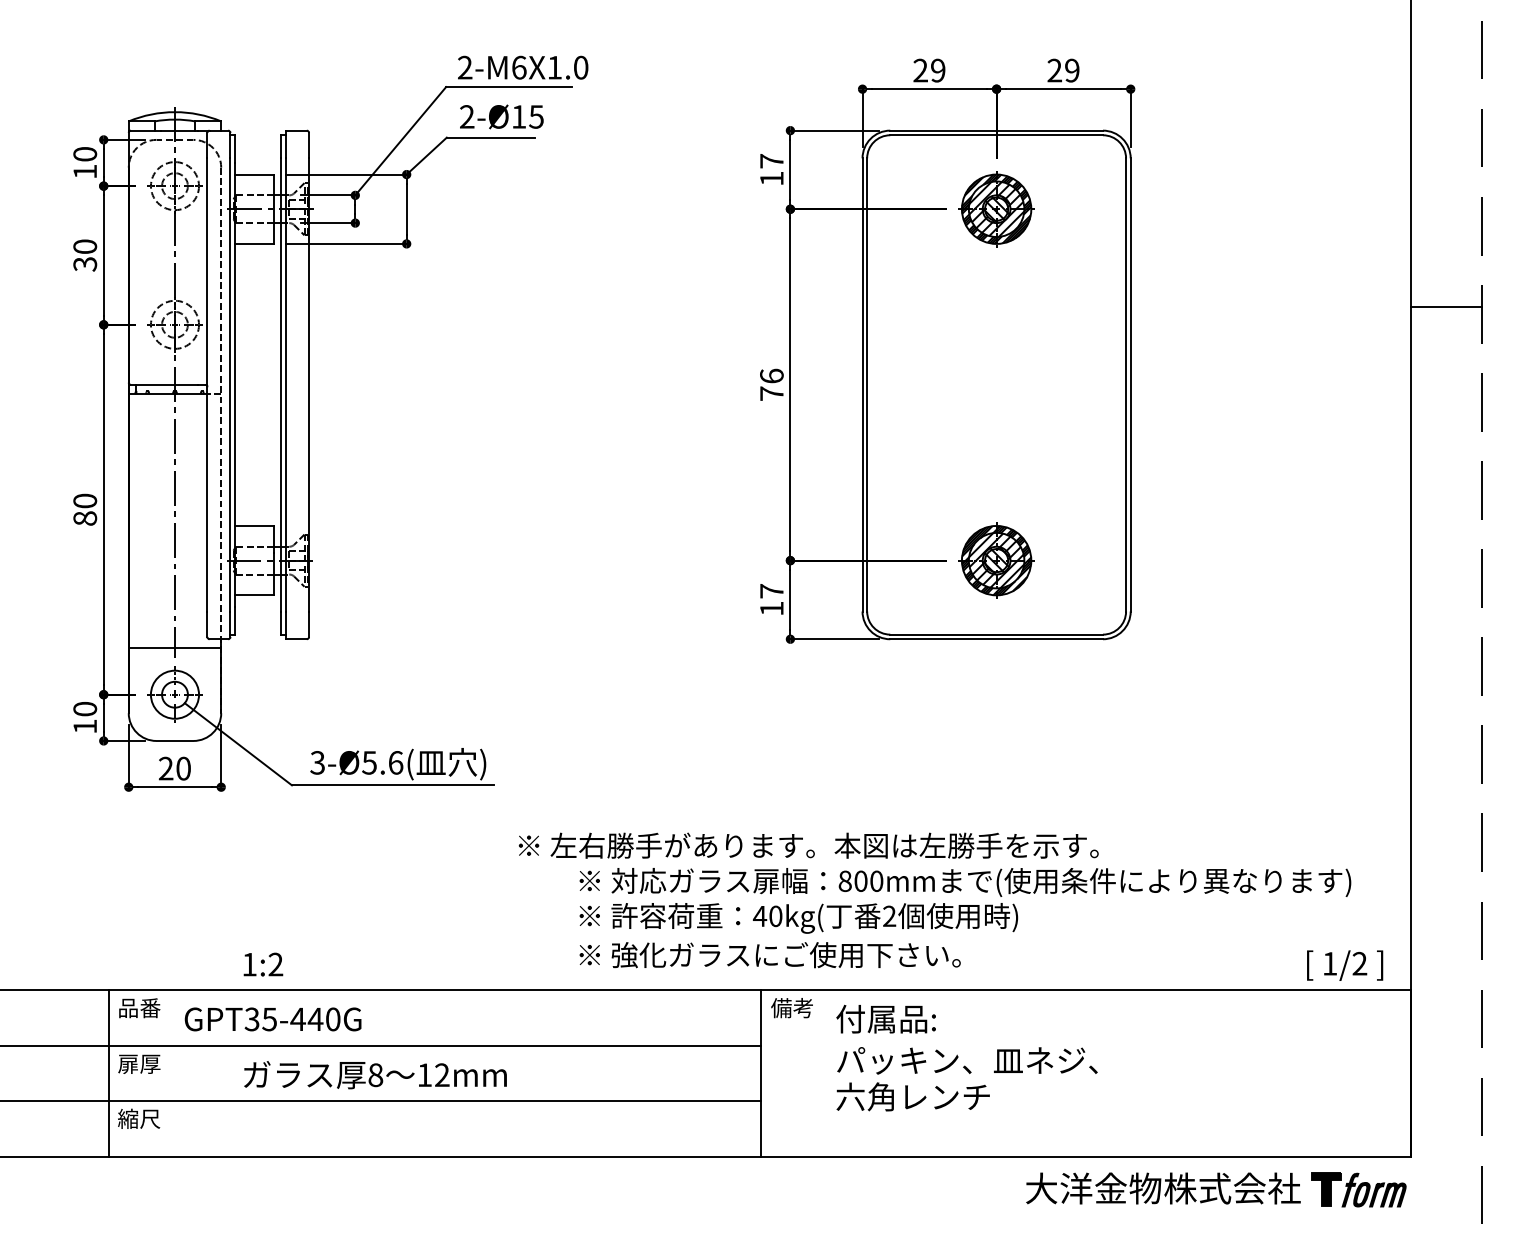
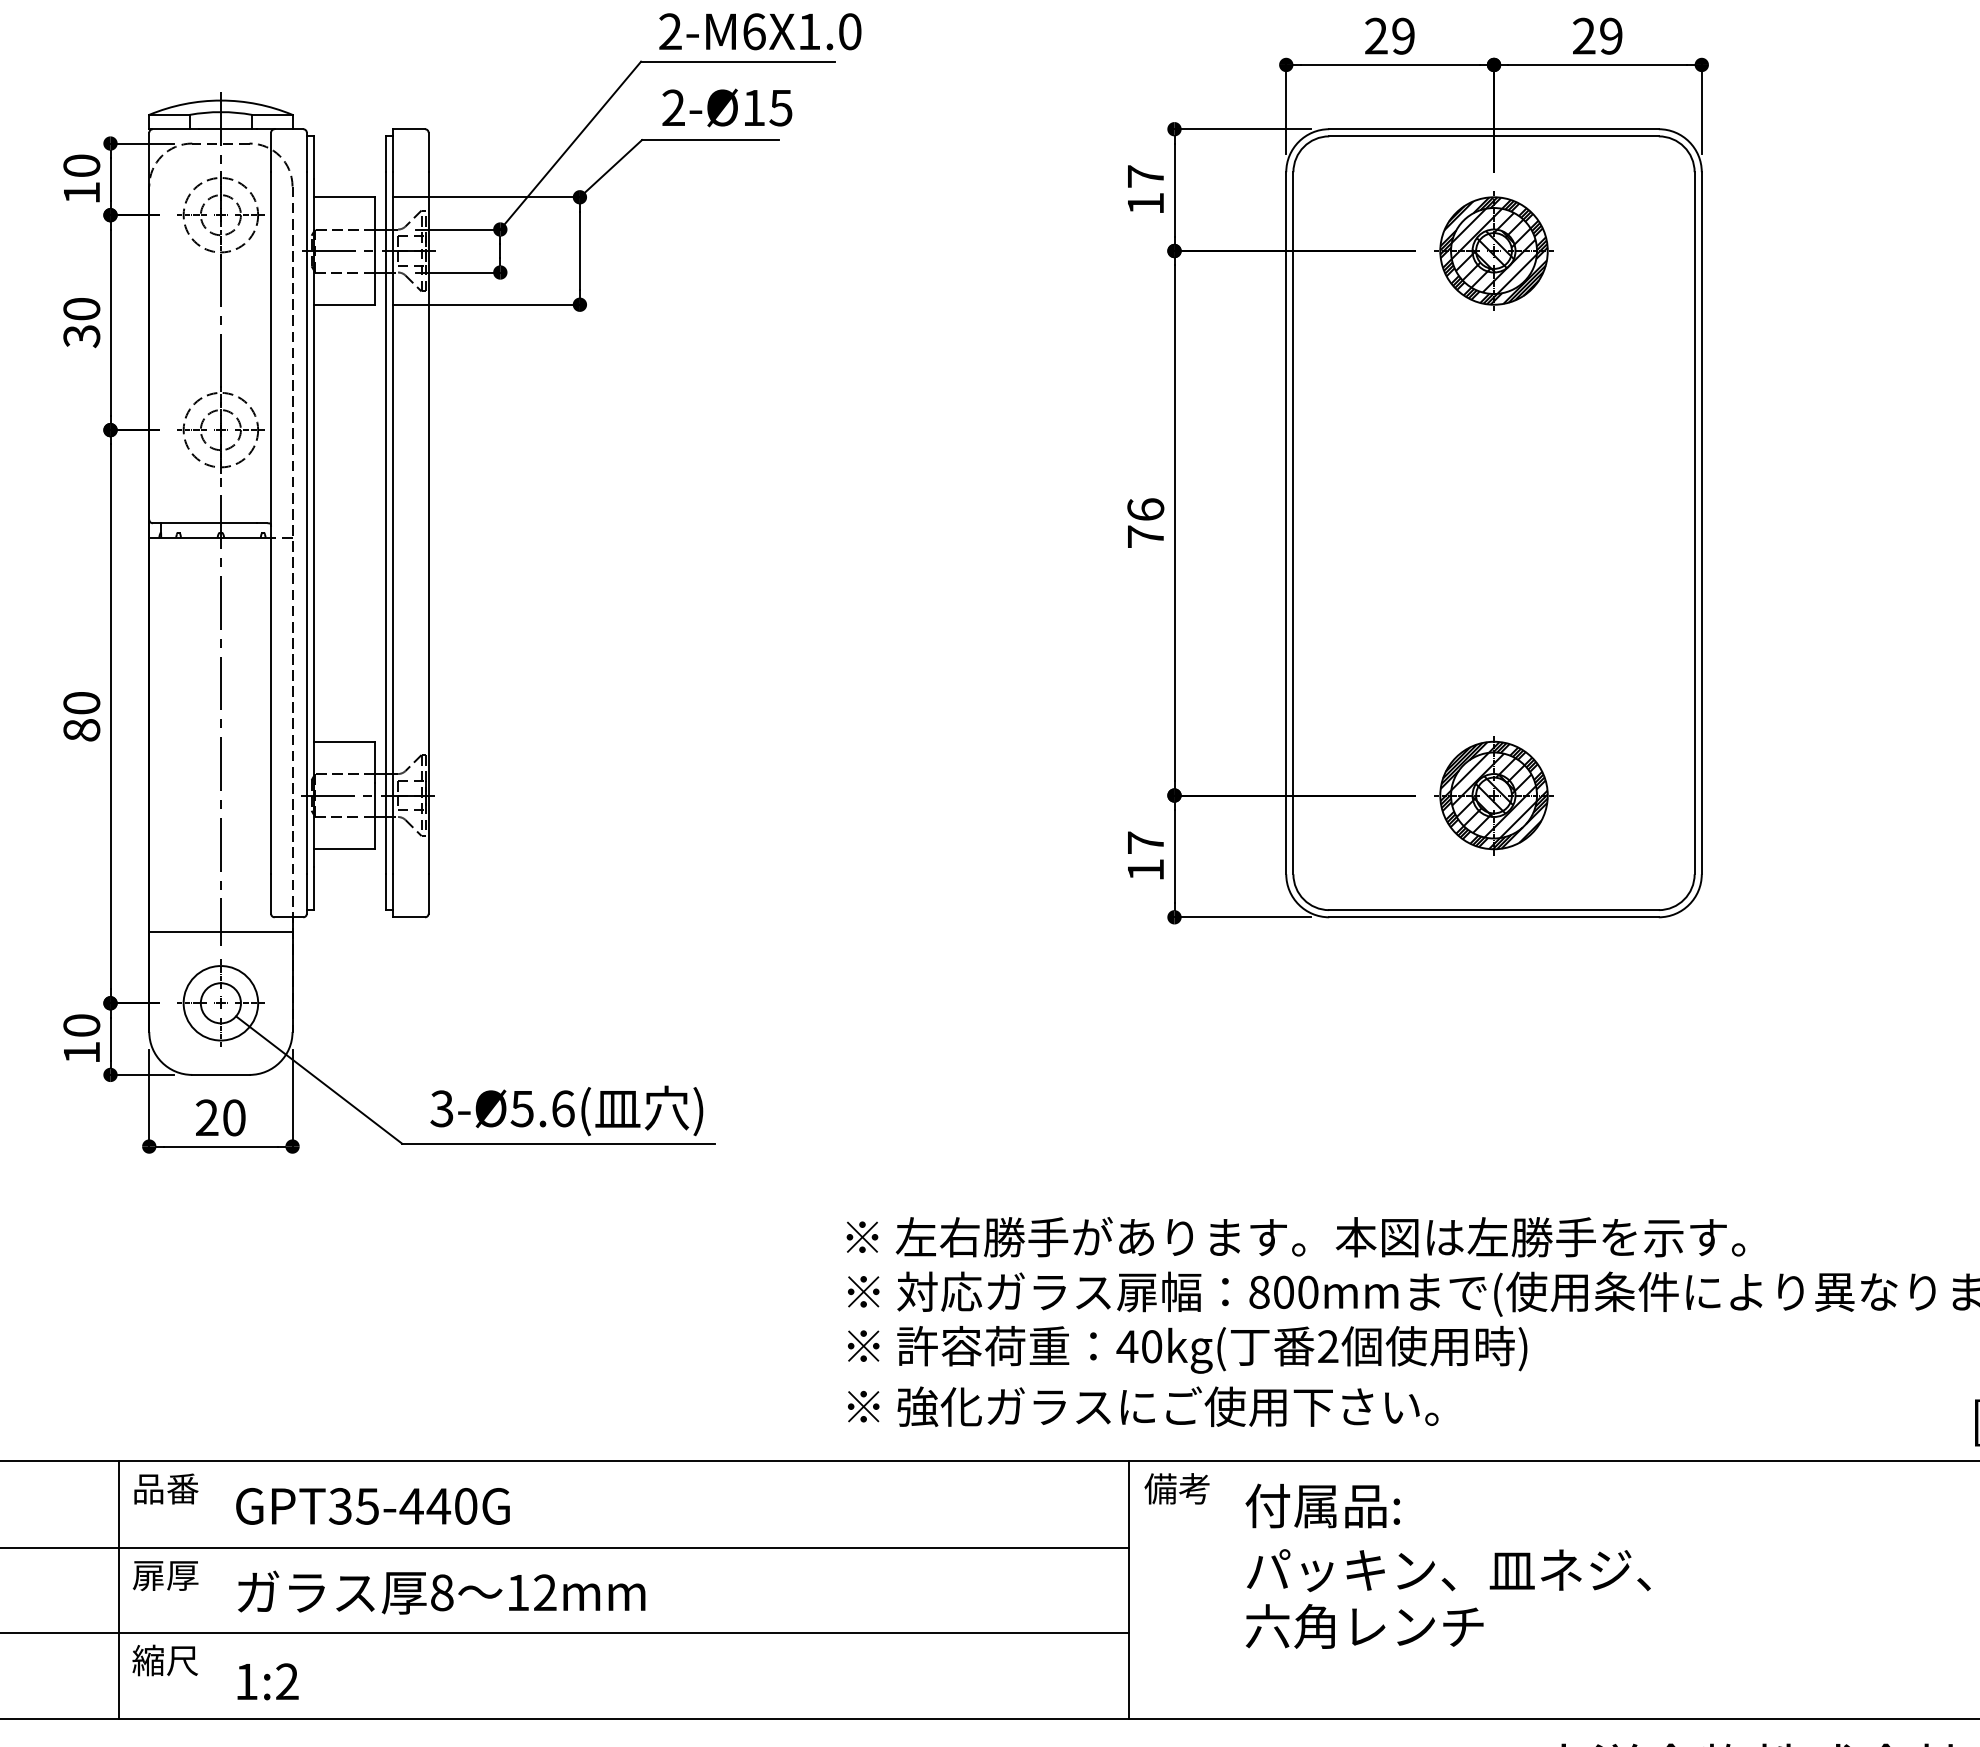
text: (808, 845) -> (1295, 1236), moved
text: (263, 964) -> (268, 1681), moved
text: (375, 1075) -> (441, 1593), moved

